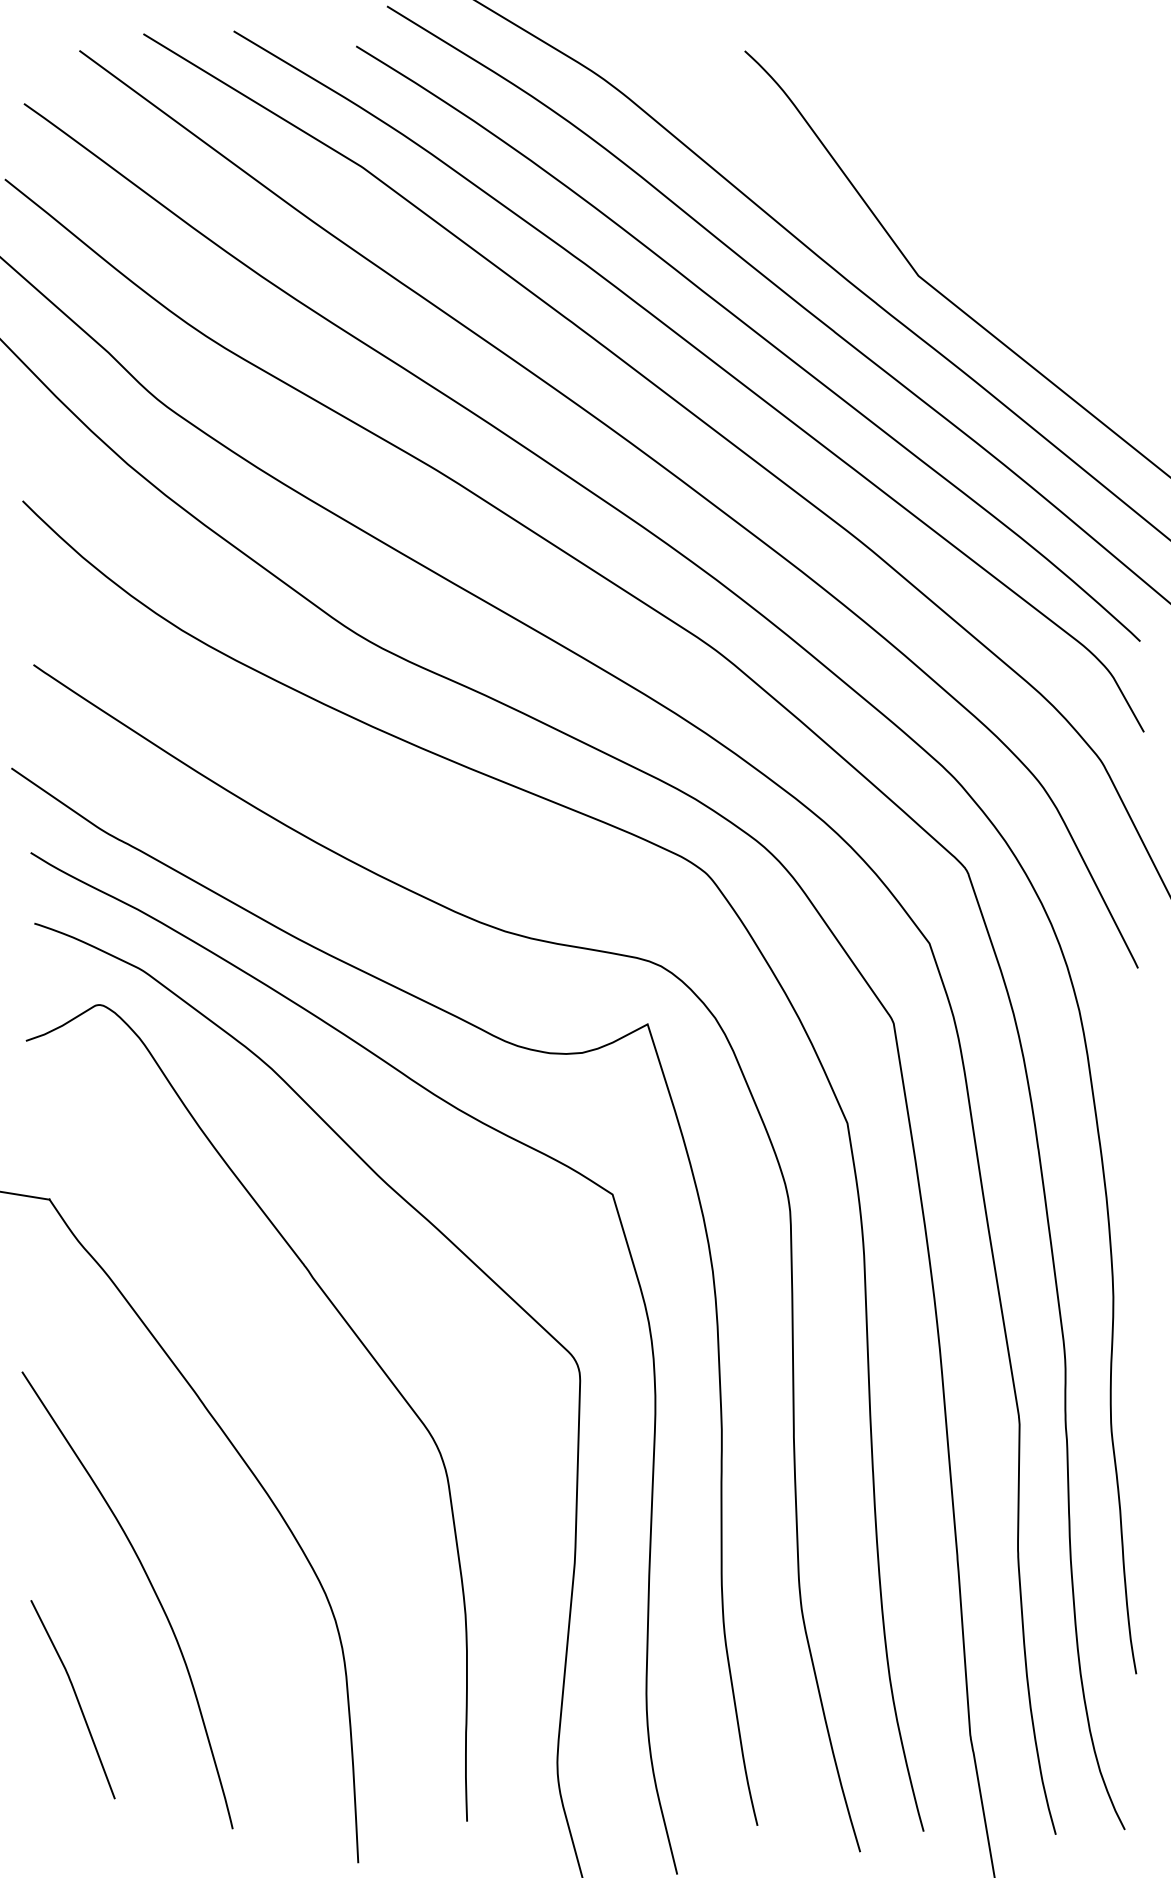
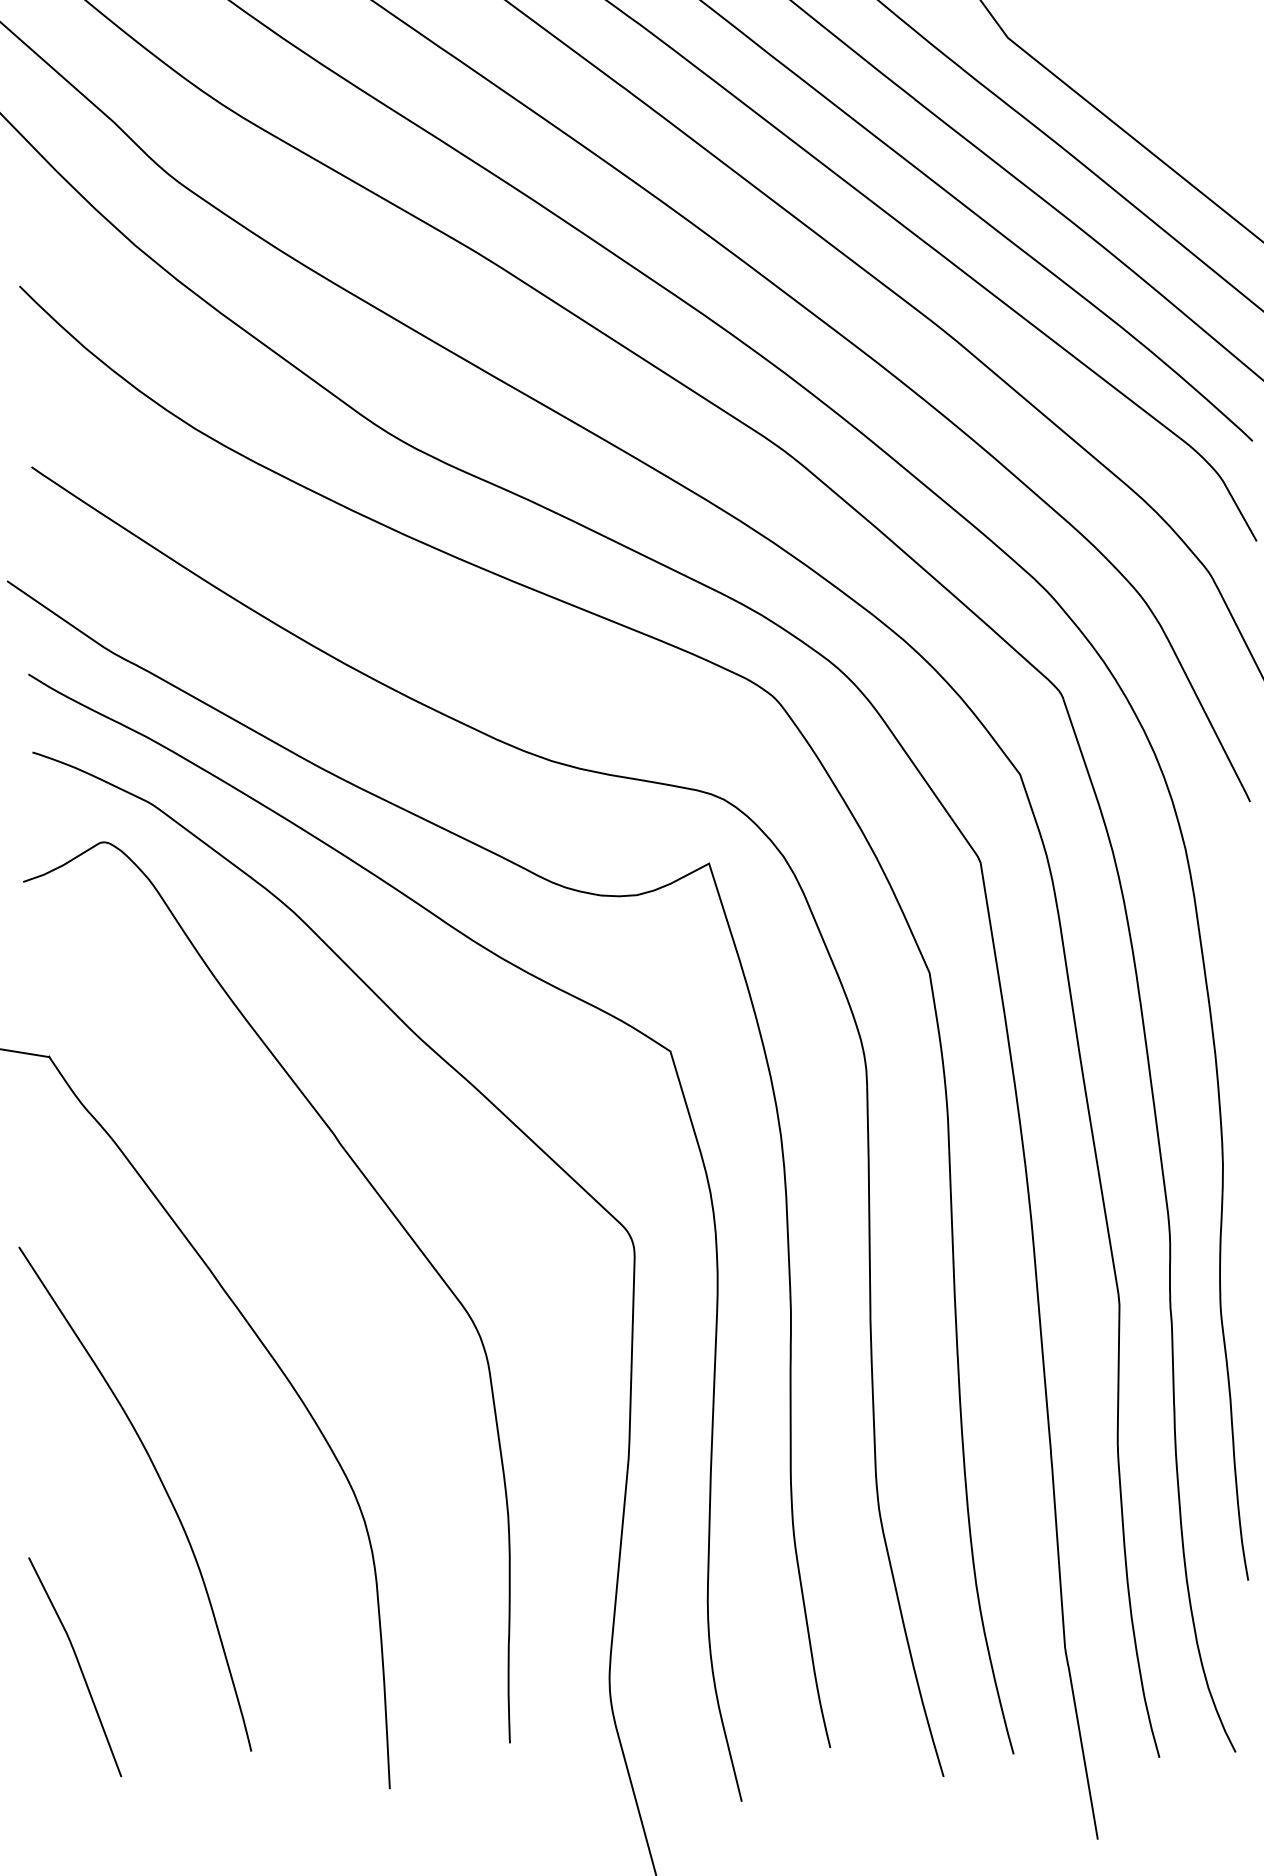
curve: (75, 1697) -> (77, 1664), moved

